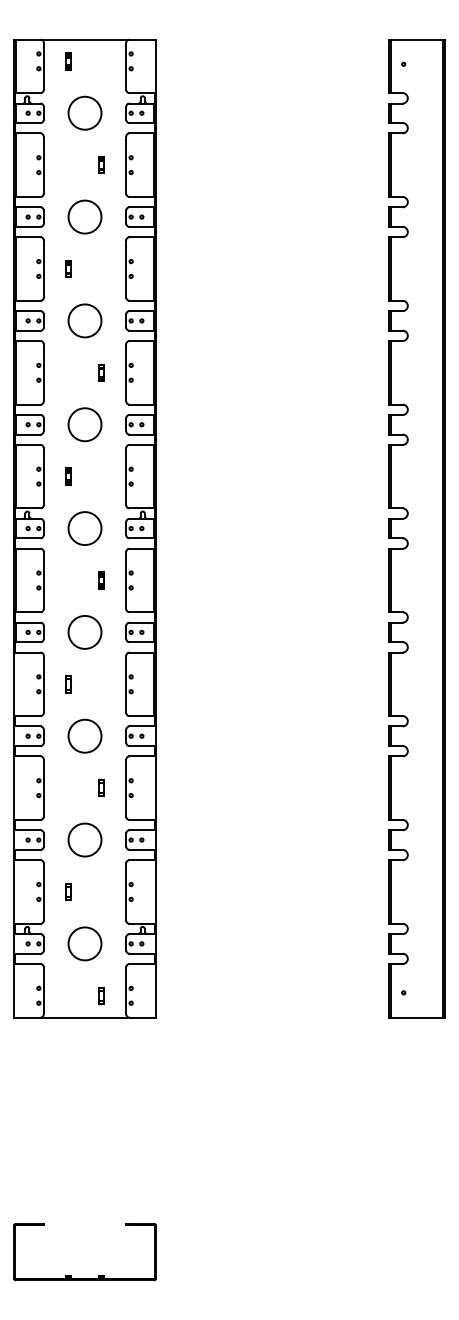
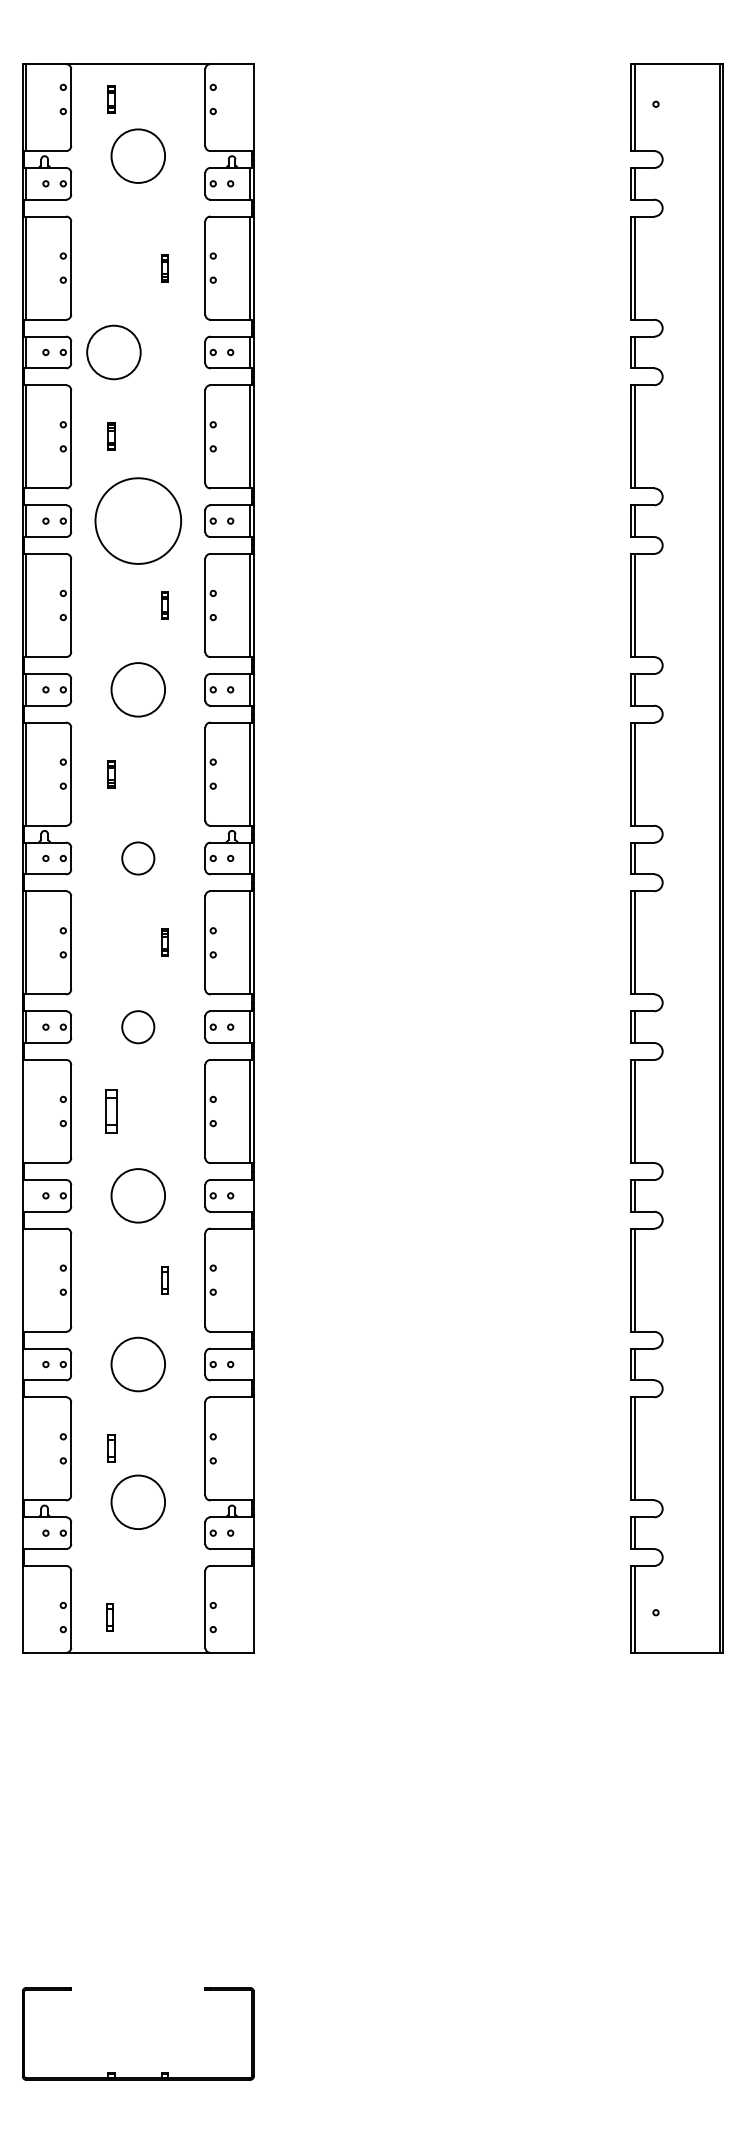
circle: (84, 112) -> (137, 154), moved
circle: (84, 216) -> (113, 351), moved
circle: (84, 320) -> (137, 520), size x1.6
circle: (84, 528) -> (137, 858), size x0.6
circle: (84, 632) -> (137, 1027), size x0.6
part: (68, 684) -> (111, 1111), size x1.6
circle: (84, 943) -> (137, 1501), moved
part: (101, 995) -> (109, 1617), moved

